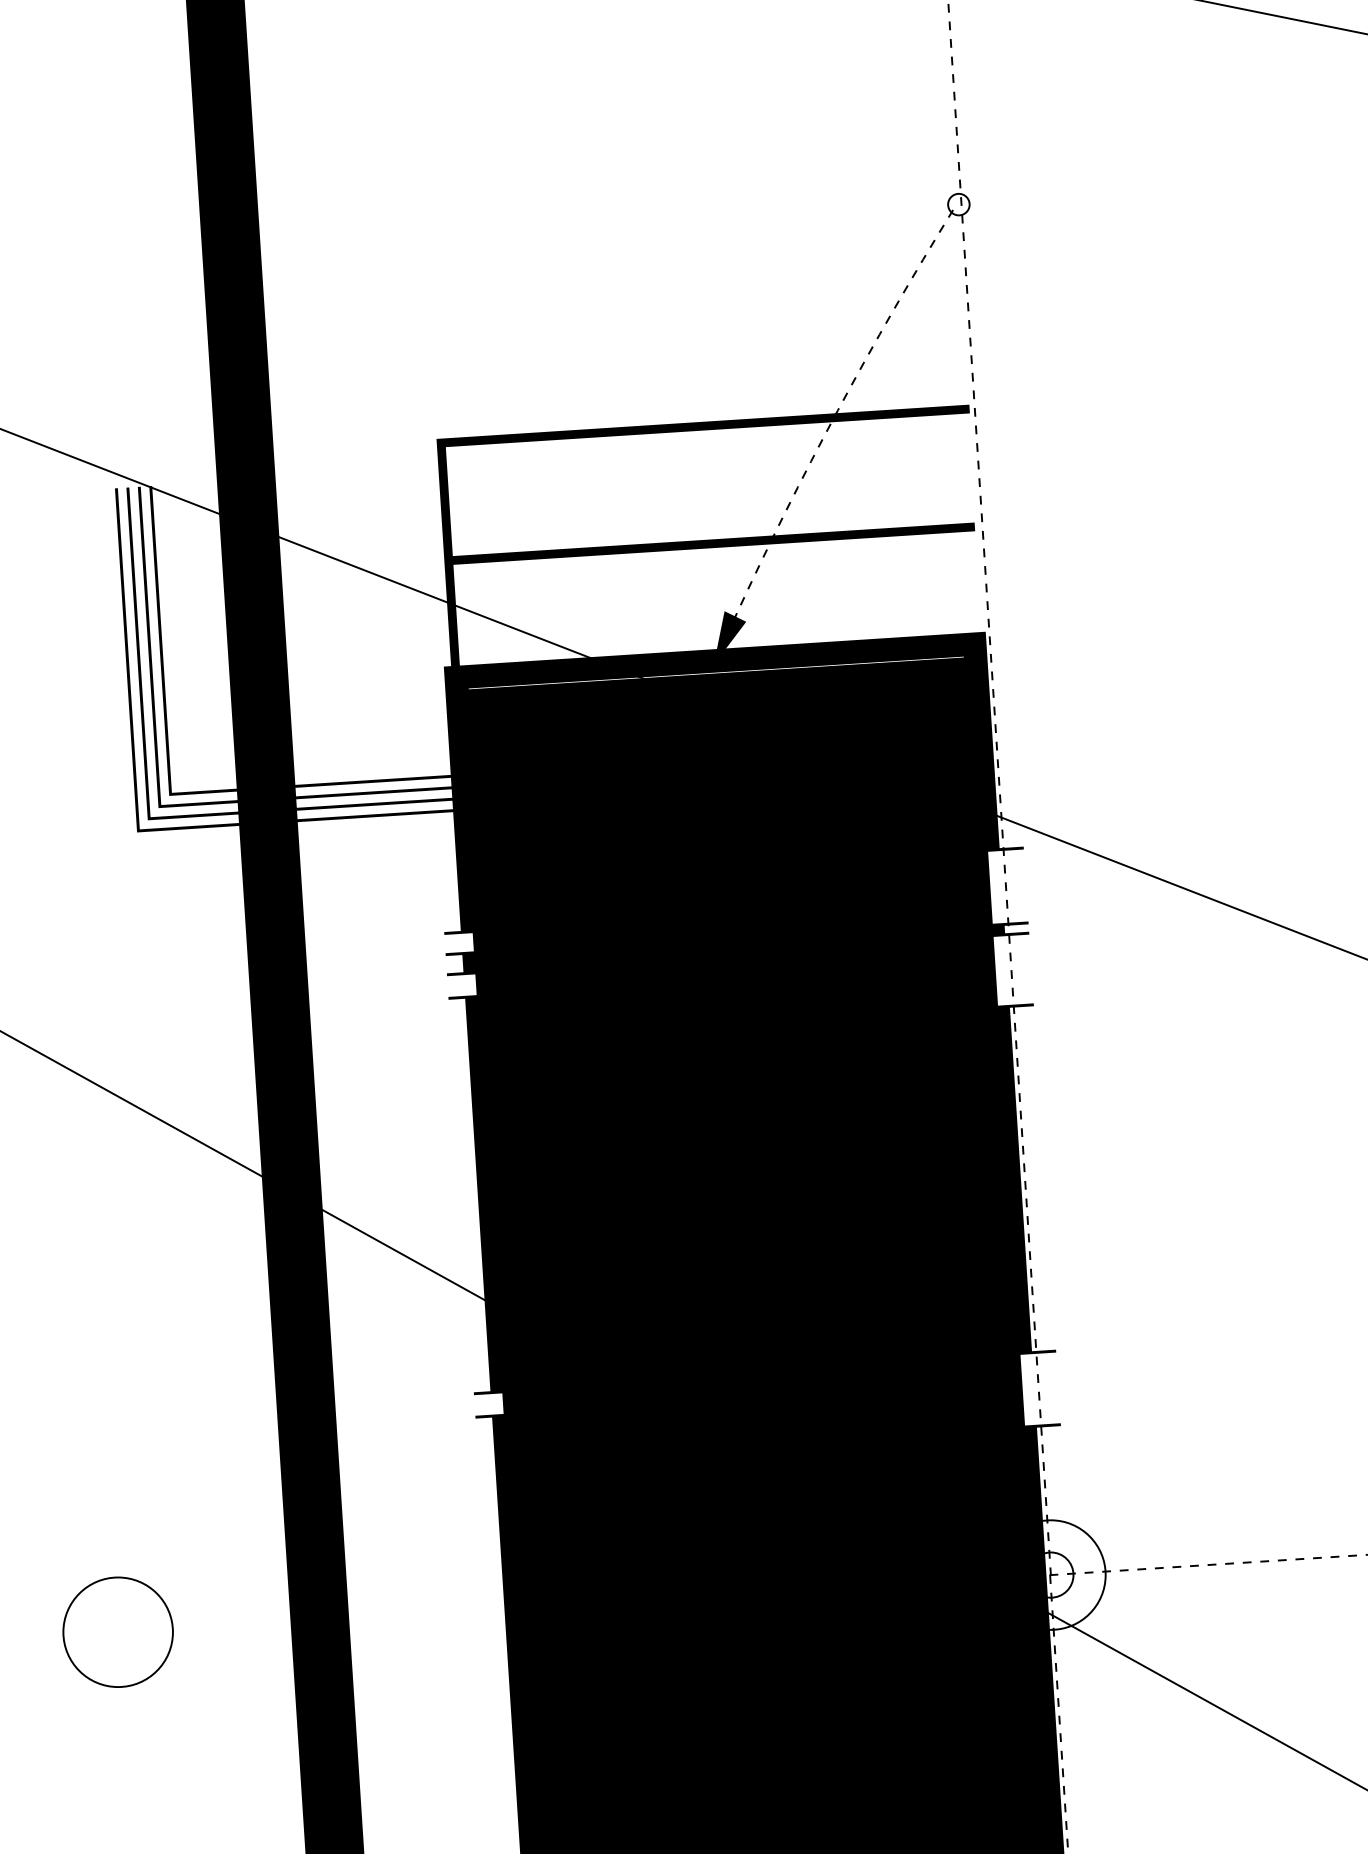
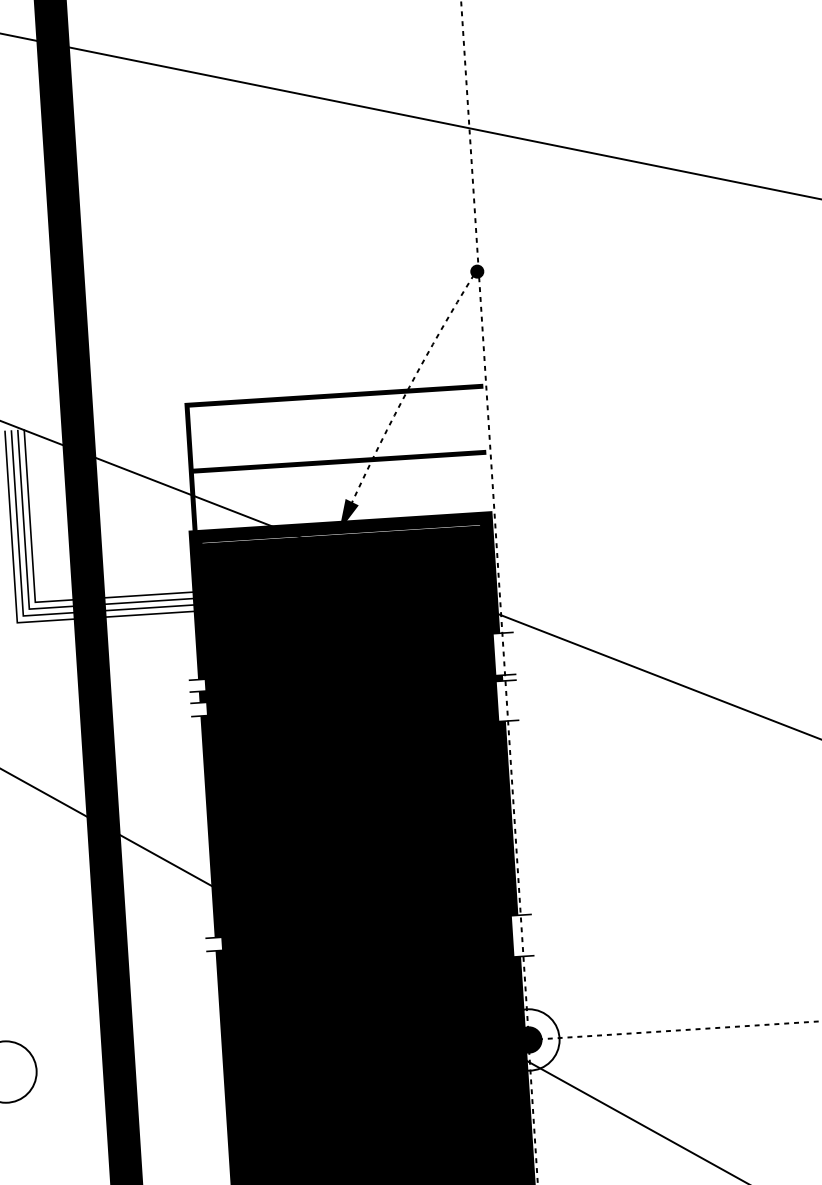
fill: (959, 204) -> (477, 271), added
fill: (1050, 1574) -> (528, 1039), added

